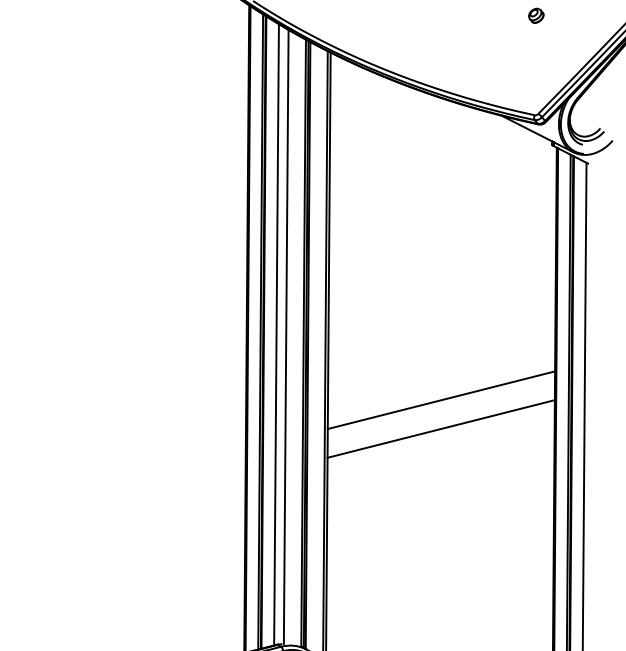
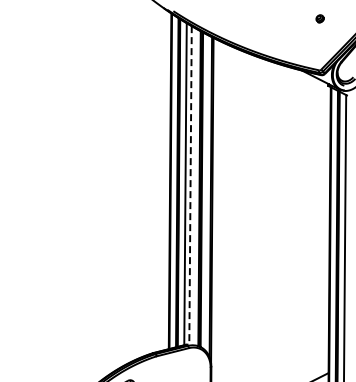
line: (286, 337) -> (190, 185), solid -> dashed
line: (440, 400) -> (270, 218), removed
line: (440, 427) -> (270, 232), removed

